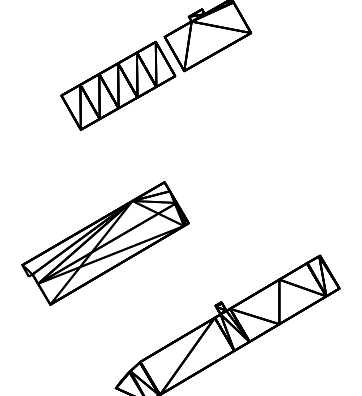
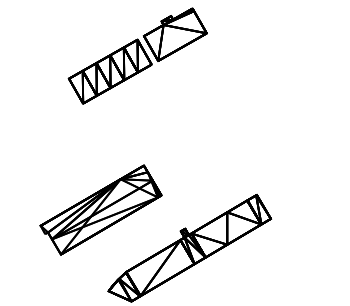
part: (104, 242) -> (100, 209), moved

